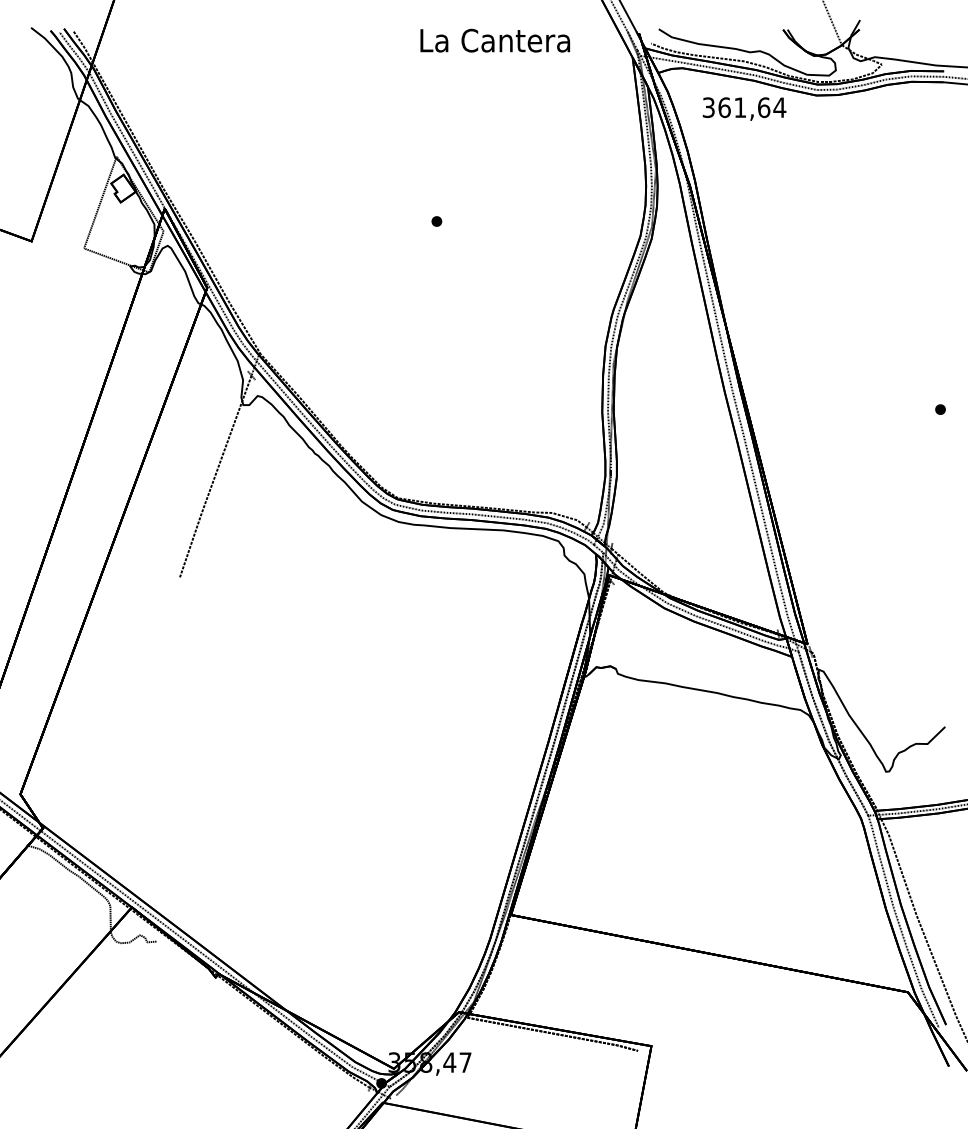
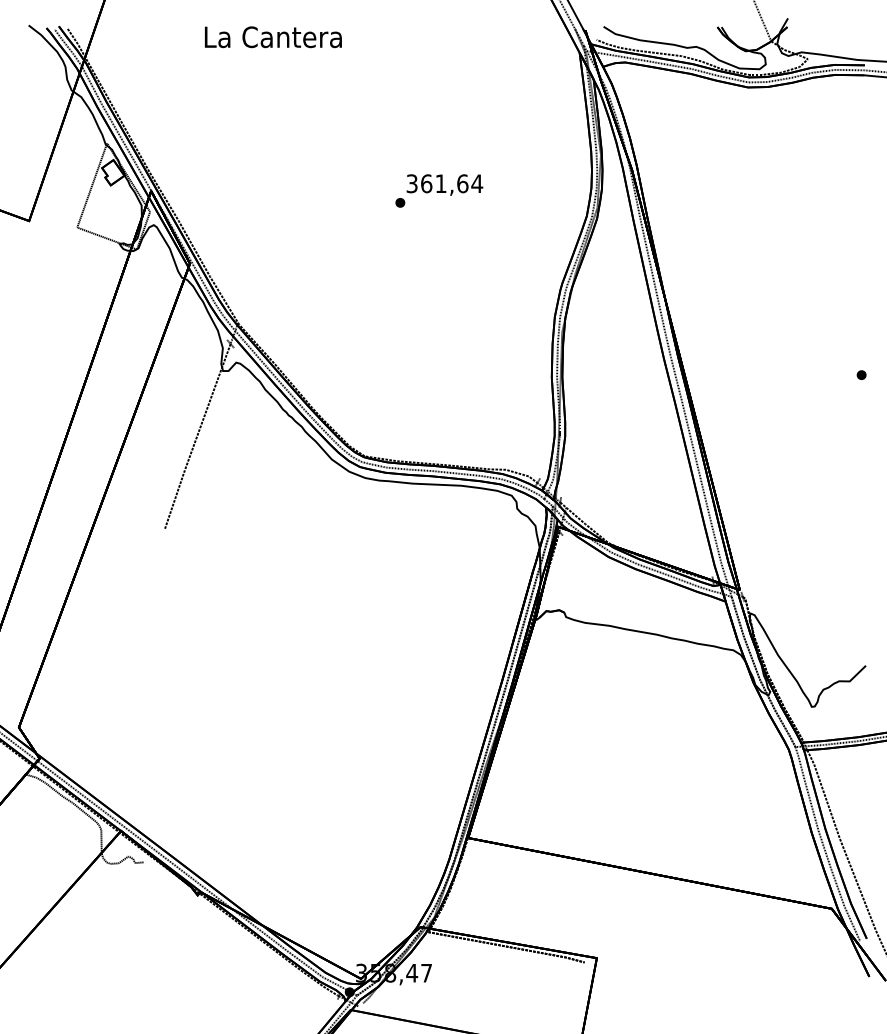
text: (495, 40) -> (273, 37), moved
text: (744, 108) -> (444, 184), moved

